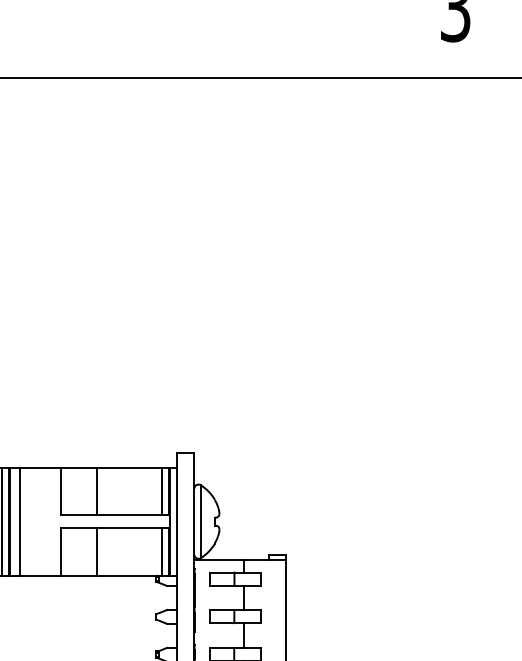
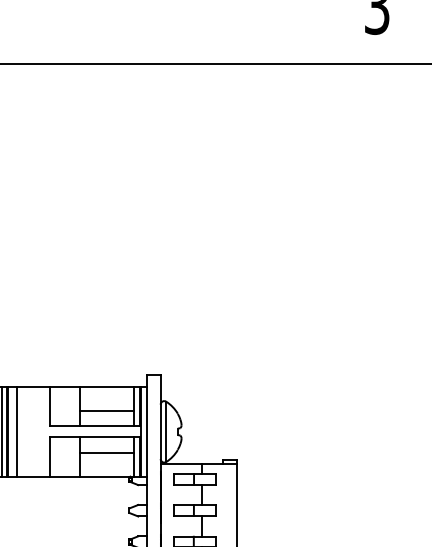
line: (129, 496) -> (107, 410), added
line: (129, 546) -> (107, 452), added

